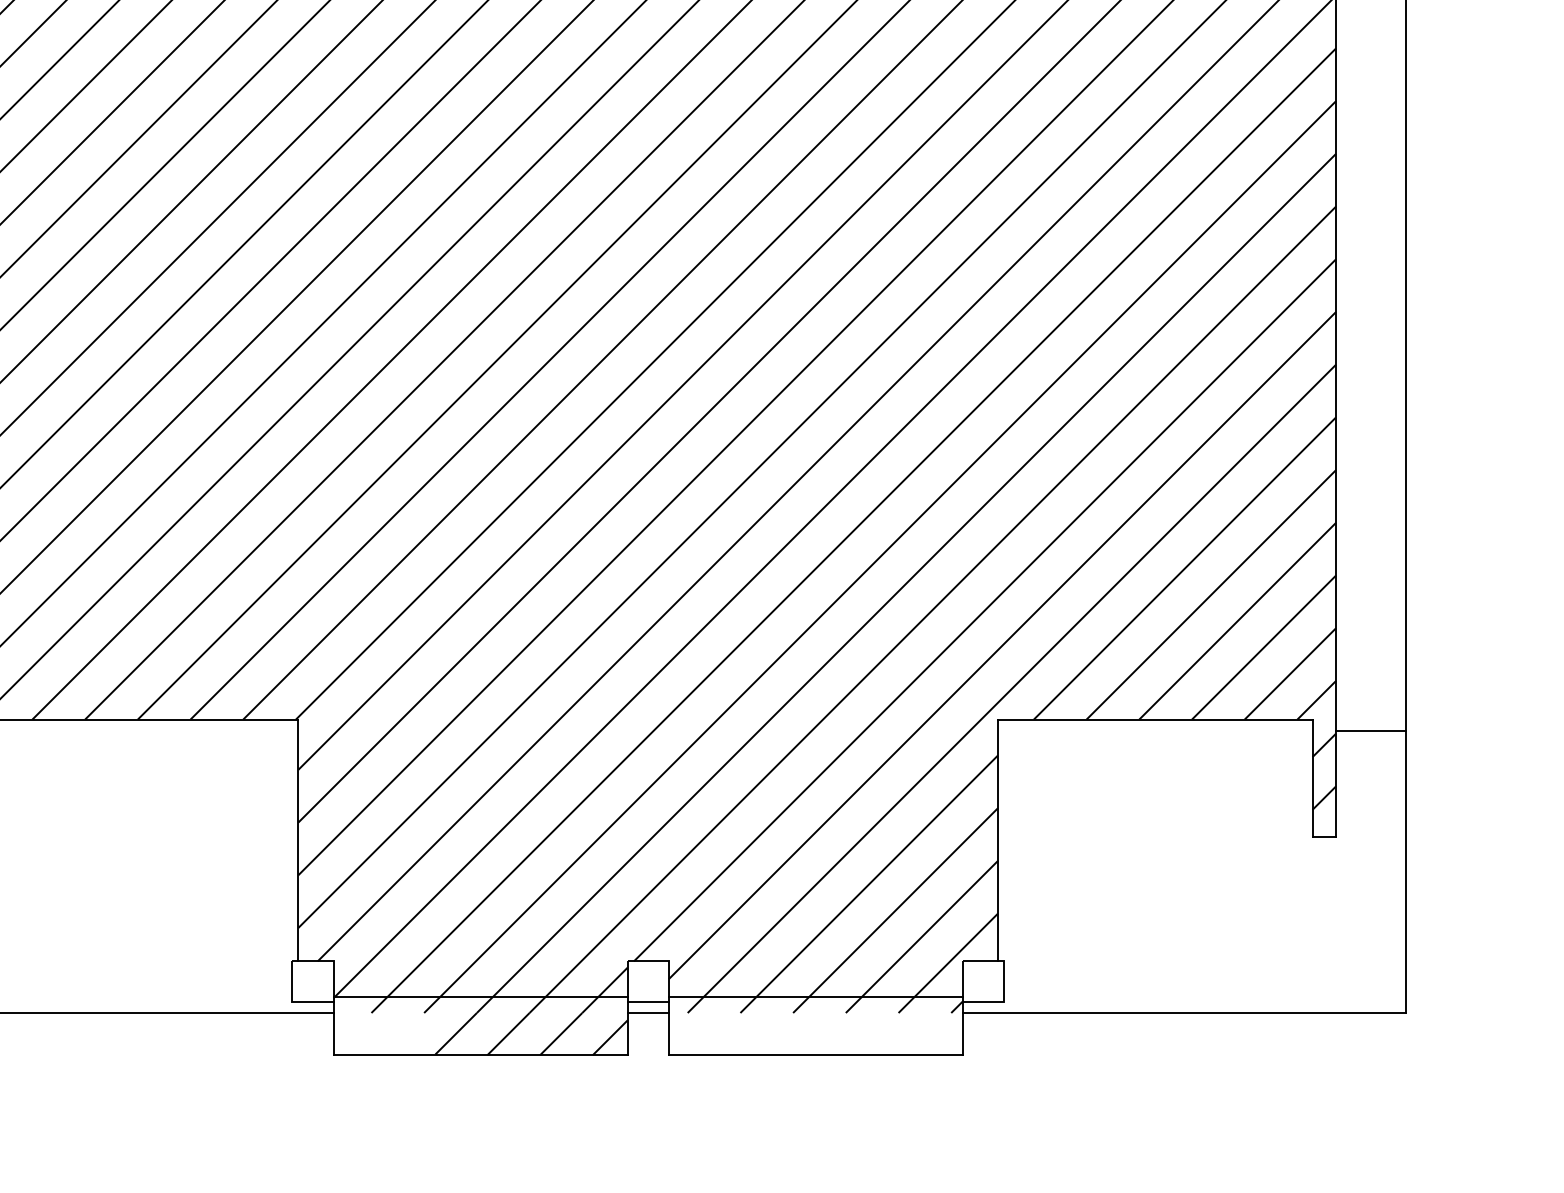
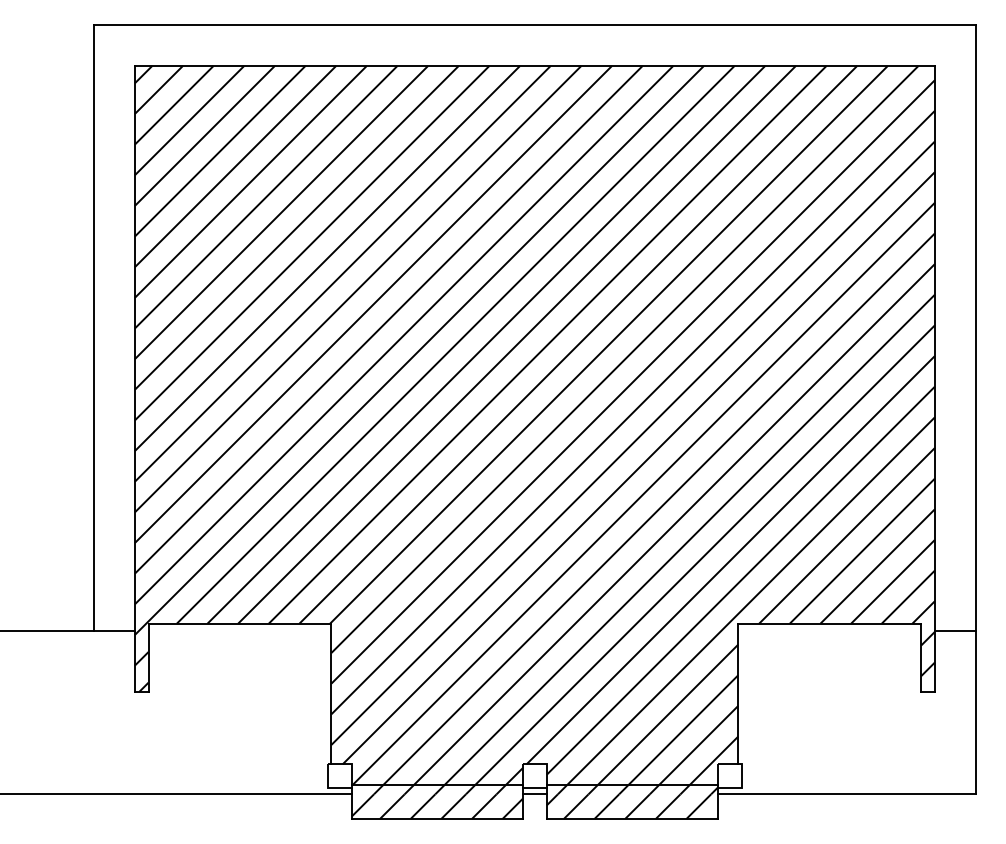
hatch: (384, 1033) -> (381, 806), added
hatch: (814, 1033) -> (631, 806), added

